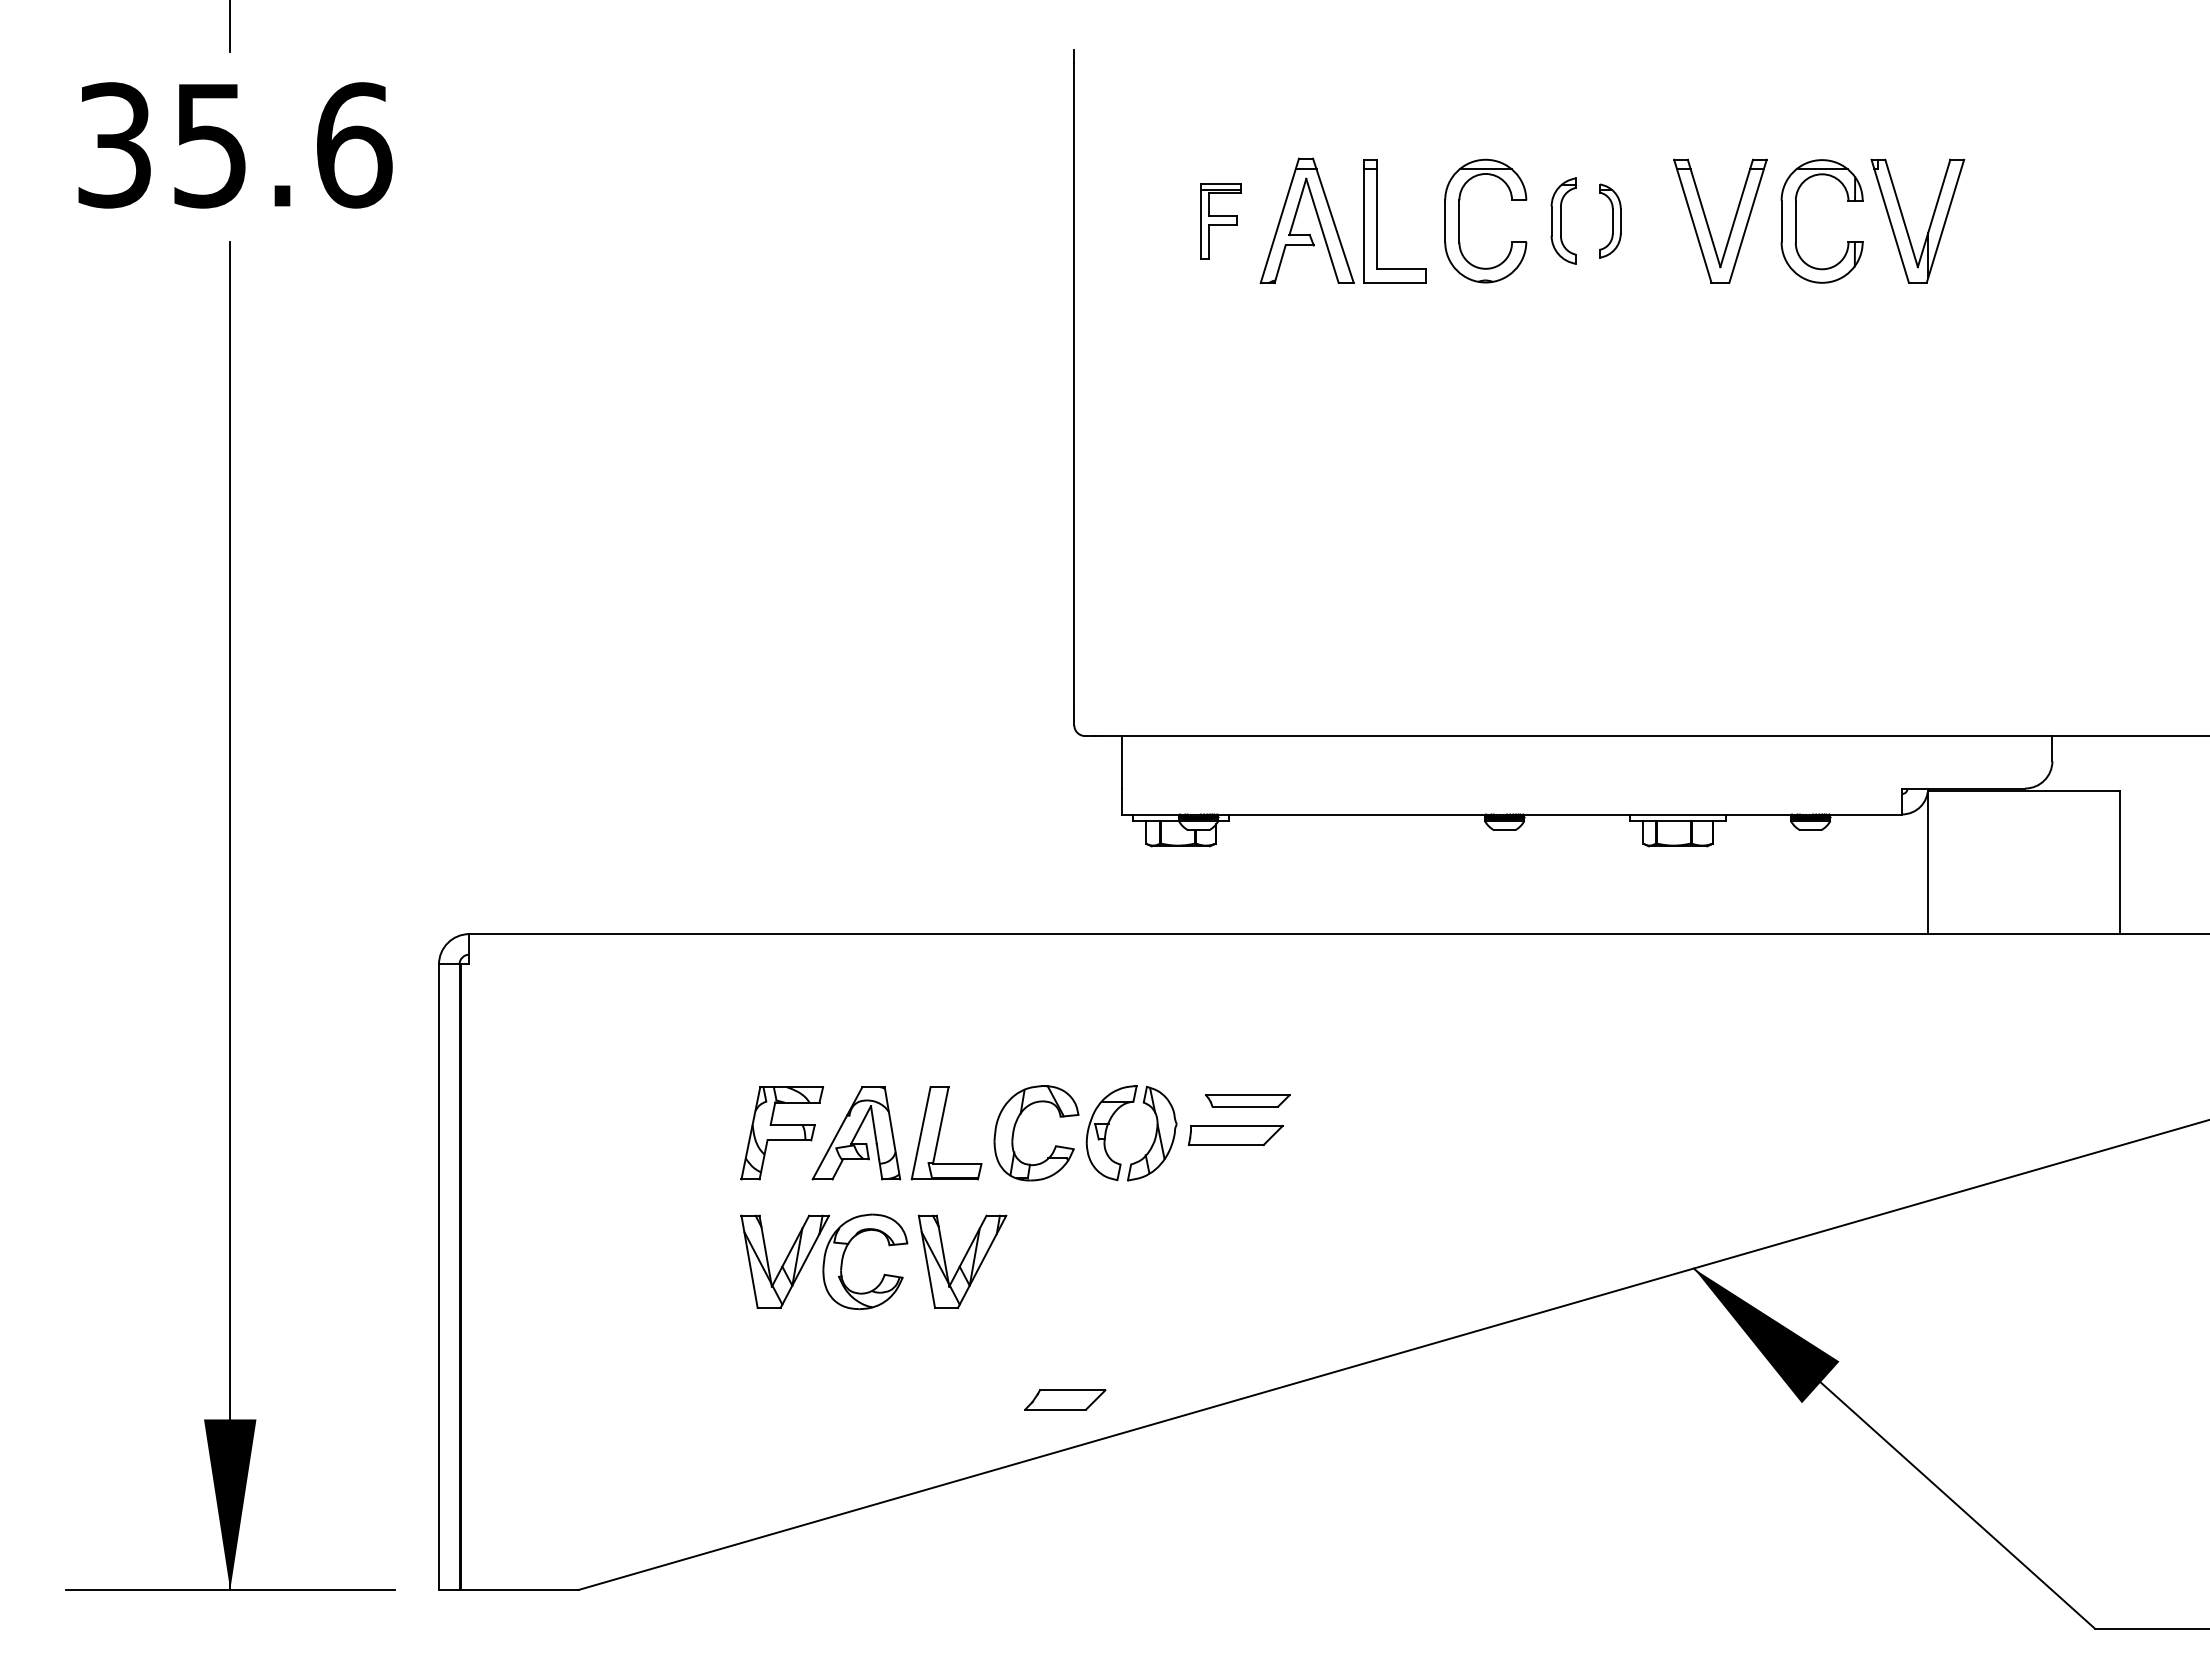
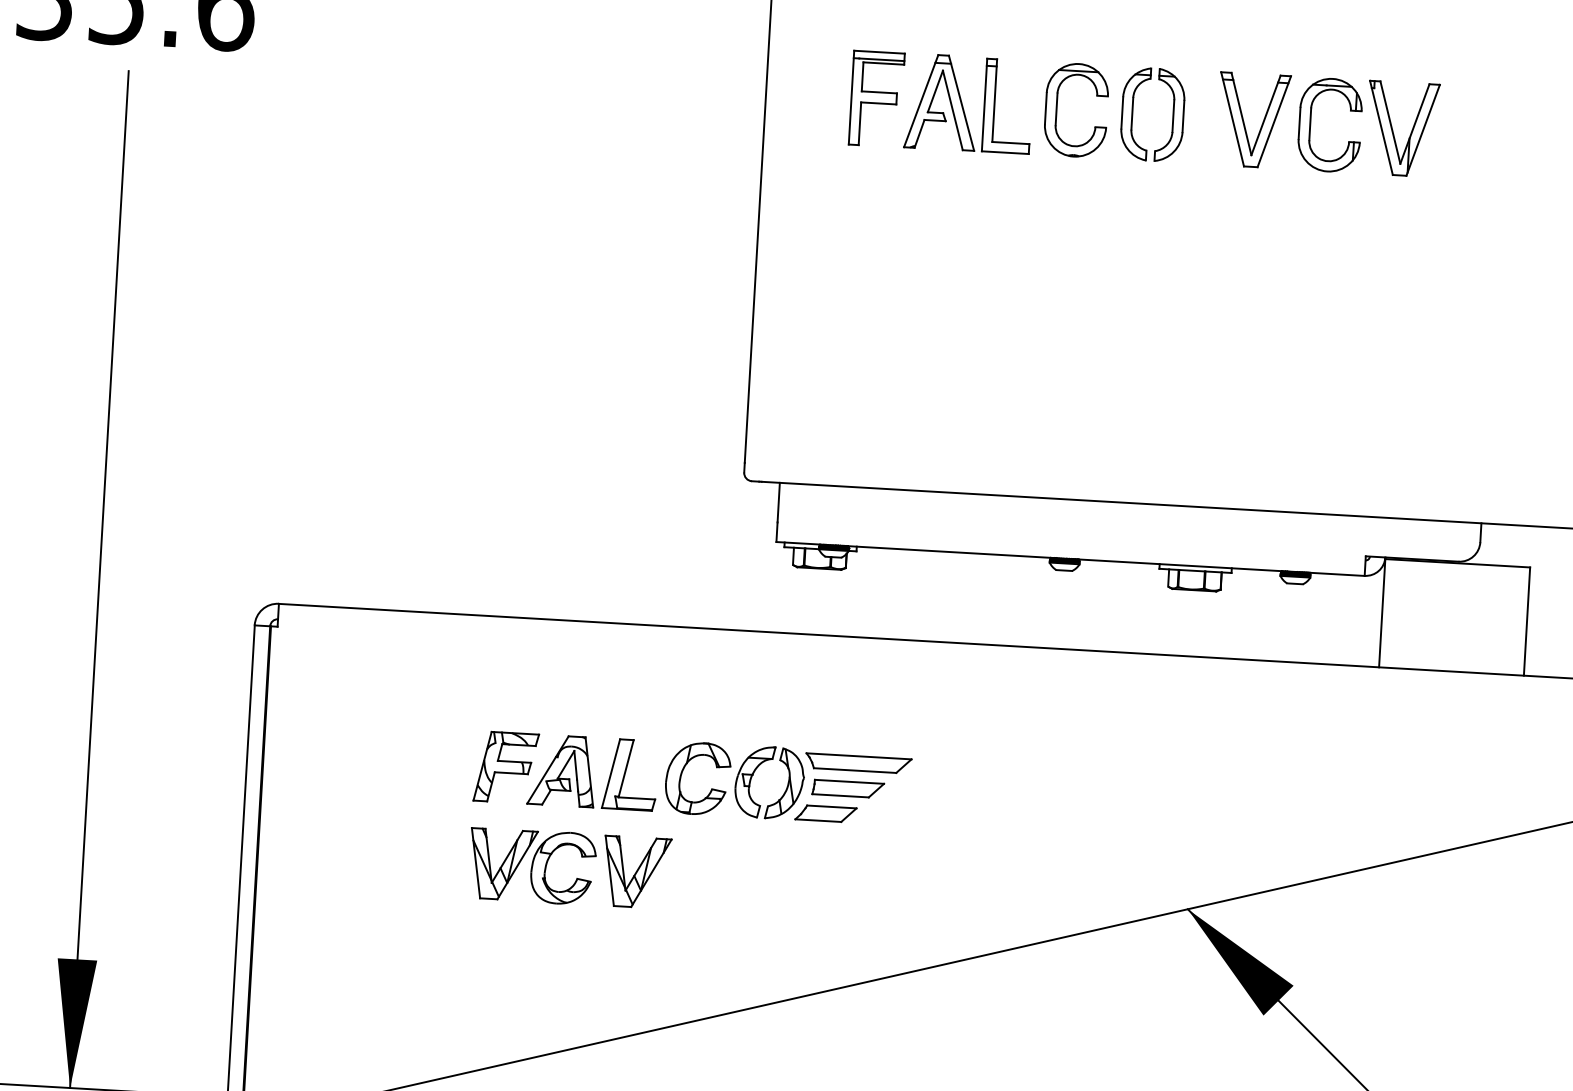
part: (1563, 220) -> (1135, 113), size x1.43
part: (1610, 220) -> (1170, 115), size x1.67
part: (1221, 221) -> (877, 99), size x1.67
part: (1247, 1100) -> (858, 763), size x1.67
part: (1065, 1399) -> (826, 813), moved

